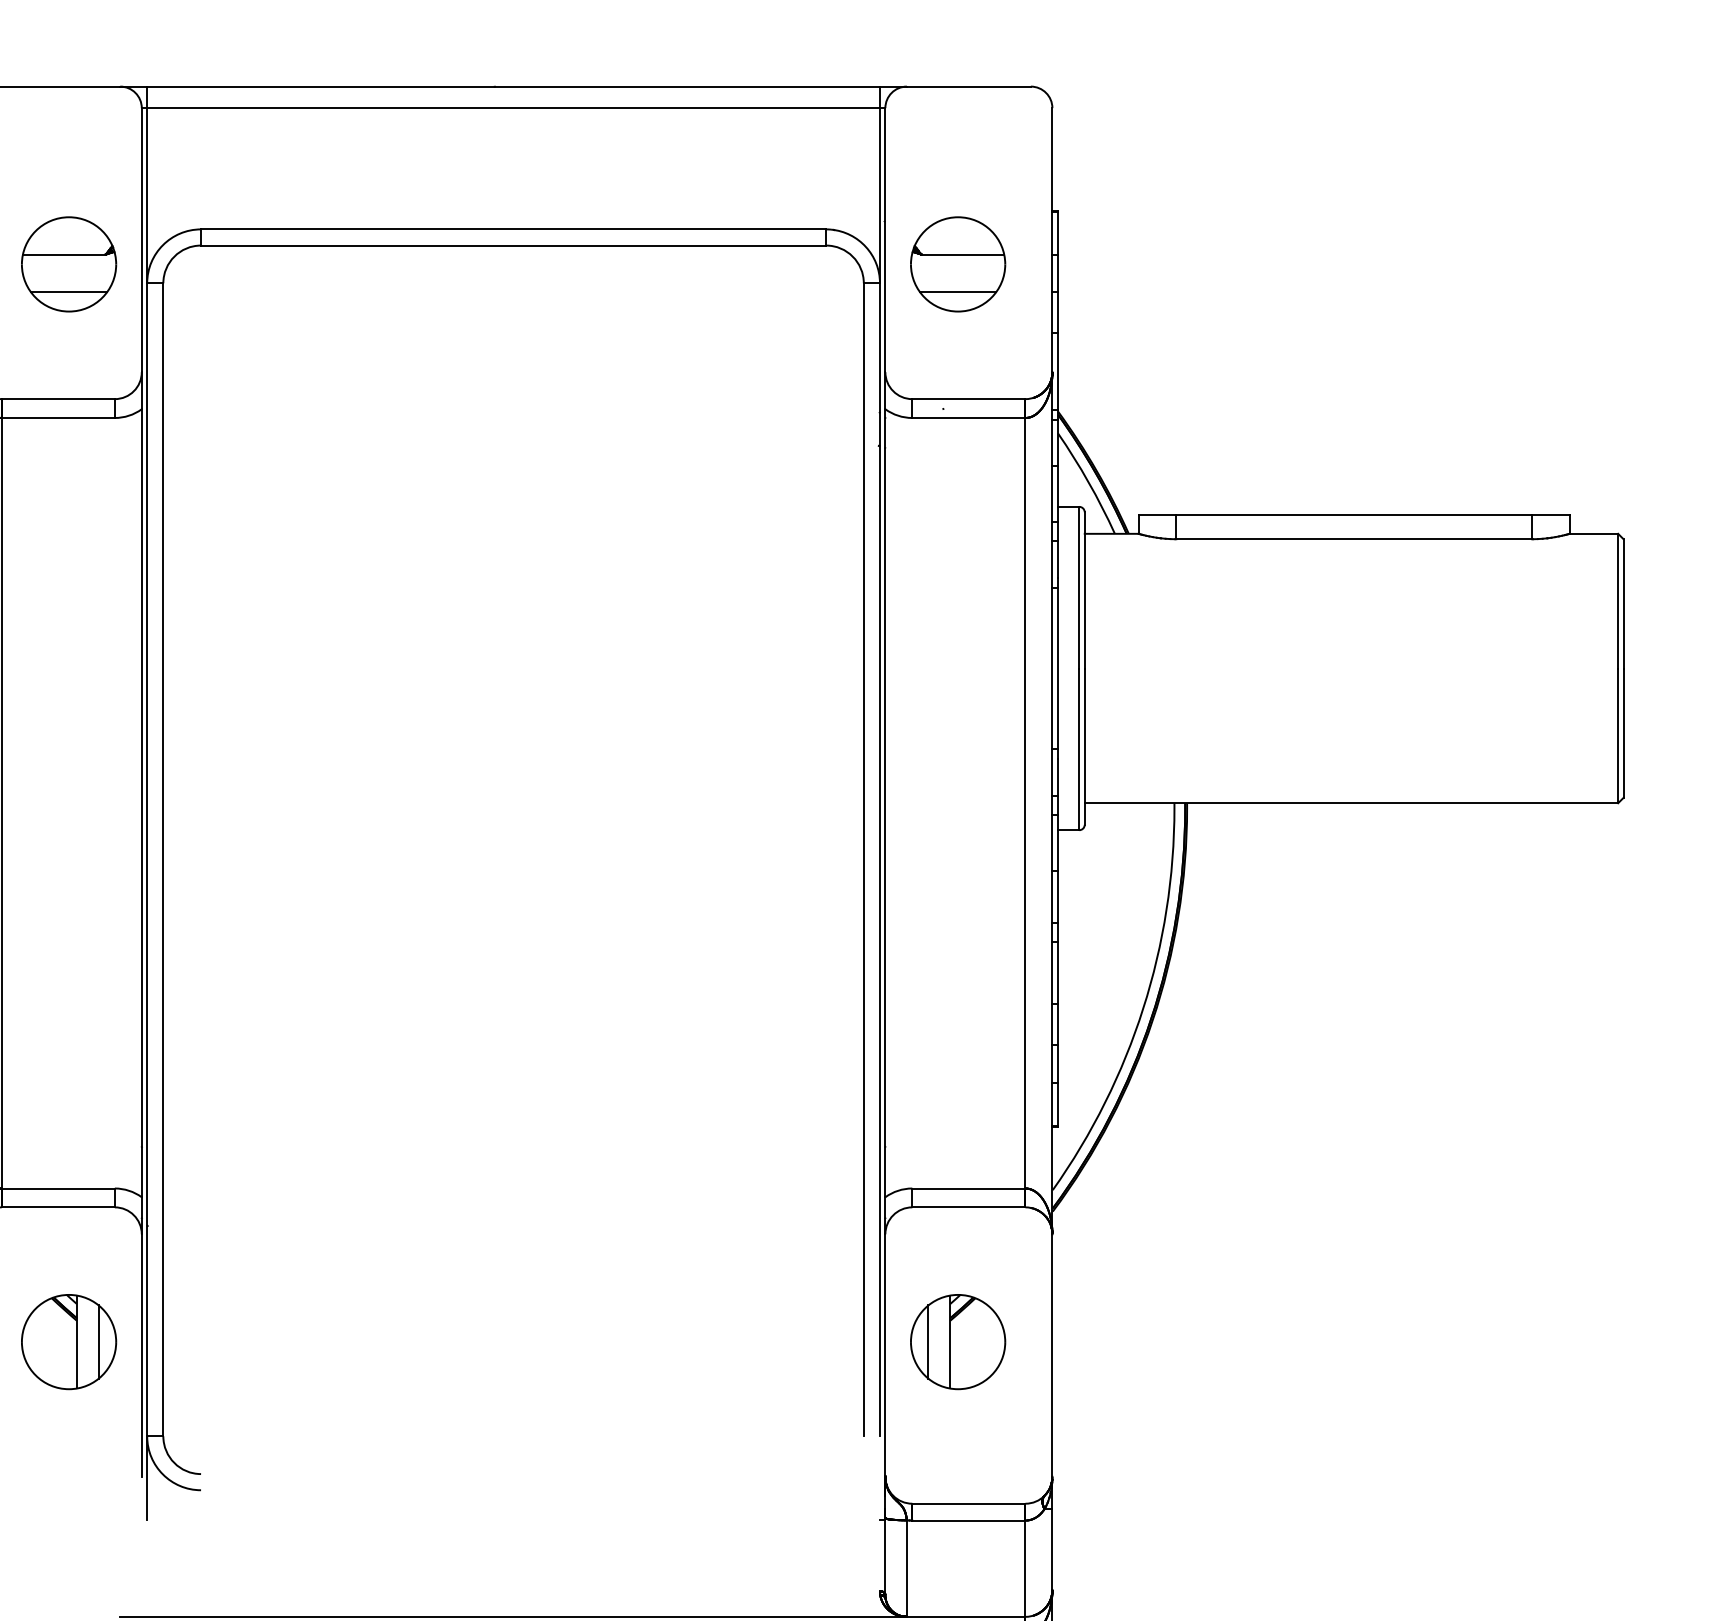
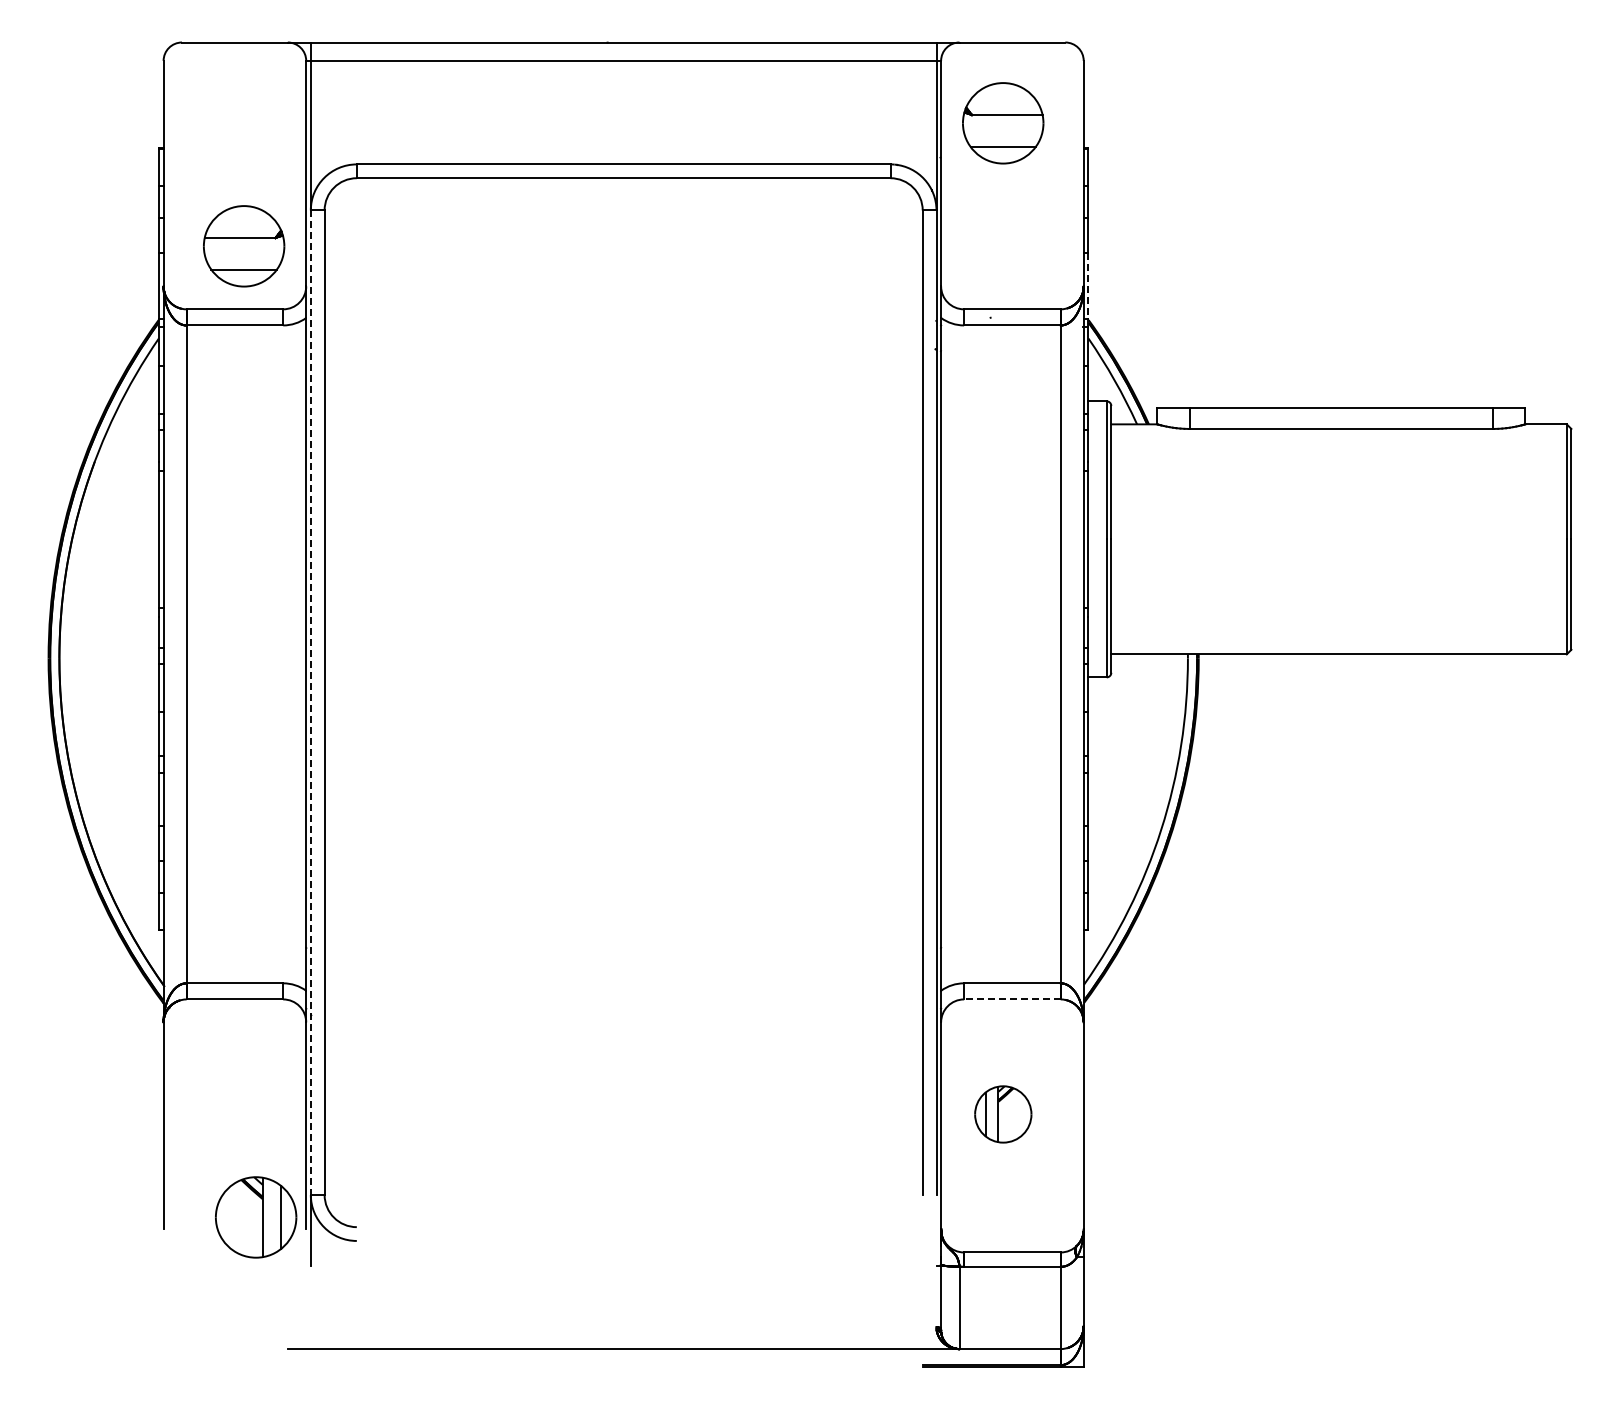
part: (69, 264) -> (244, 246), moved
part: (958, 264) -> (1003, 123), moved
line: (1057, 371) -> (1088, 285), solid -> dashed
line: (146, 860) -> (310, 703), solid -> dashed
line: (967, 1207) -> (1011, 999), solid -> dashed
part: (69, 1342) -> (256, 1217), moved
part: (958, 1342) -> (1003, 1114), size x0.7

